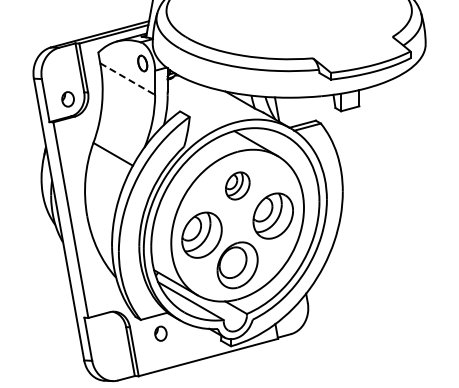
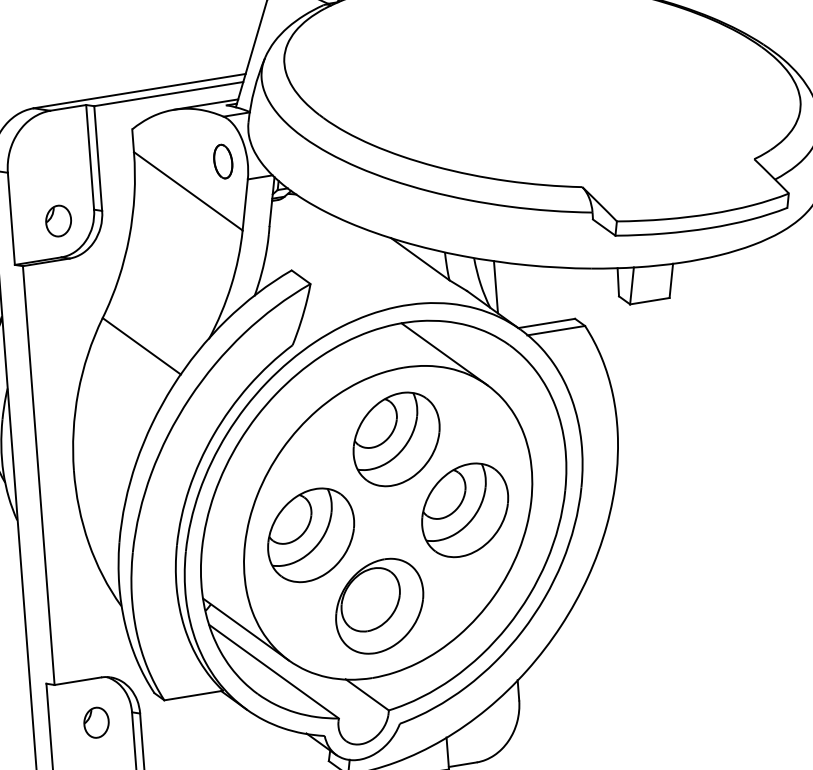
line: (127, 79) -> (187, 191), dashed -> solid
part: (237, 185) -> (396, 438), size x1.67
part: (160, 333) -> (95, 722), moved

